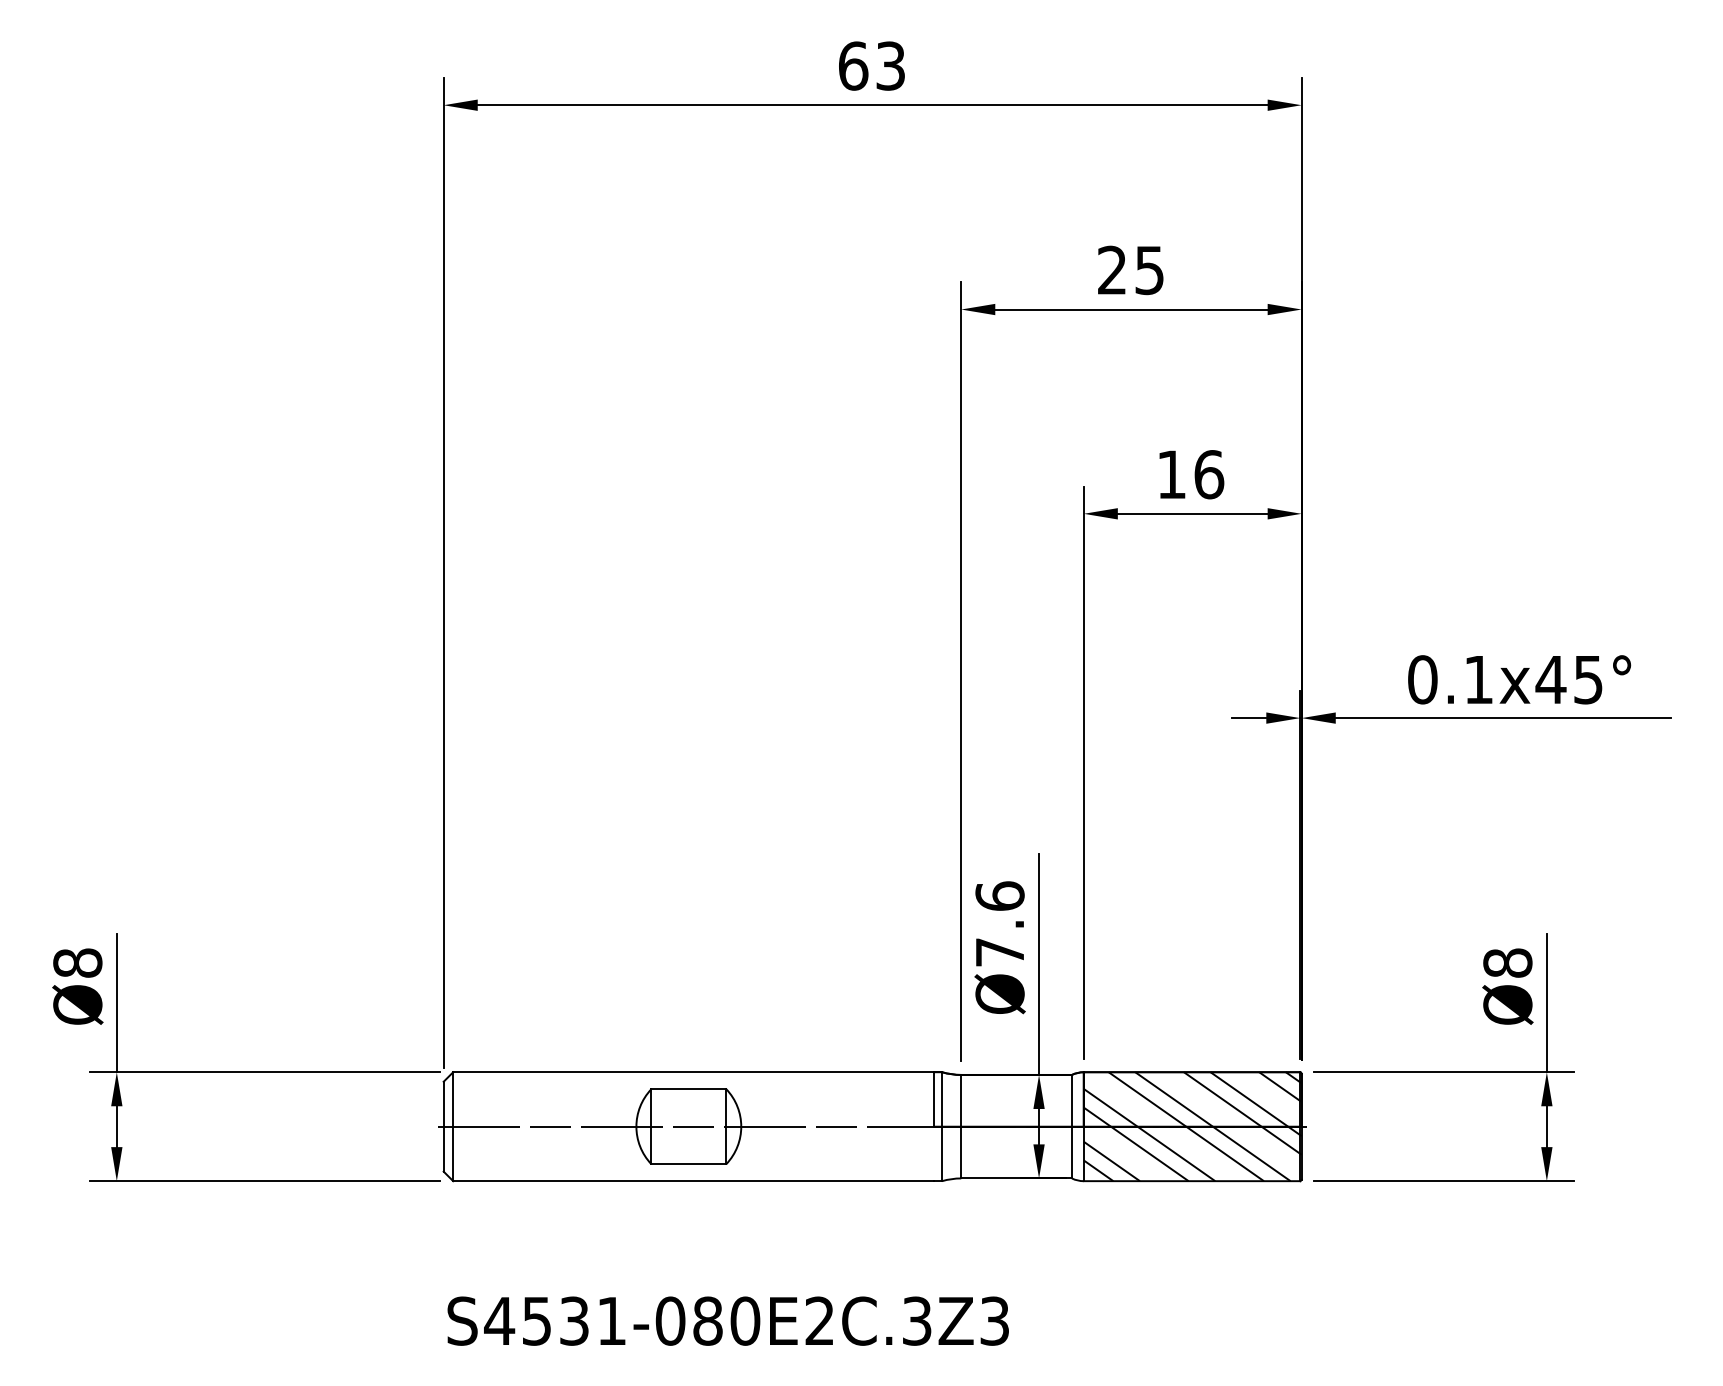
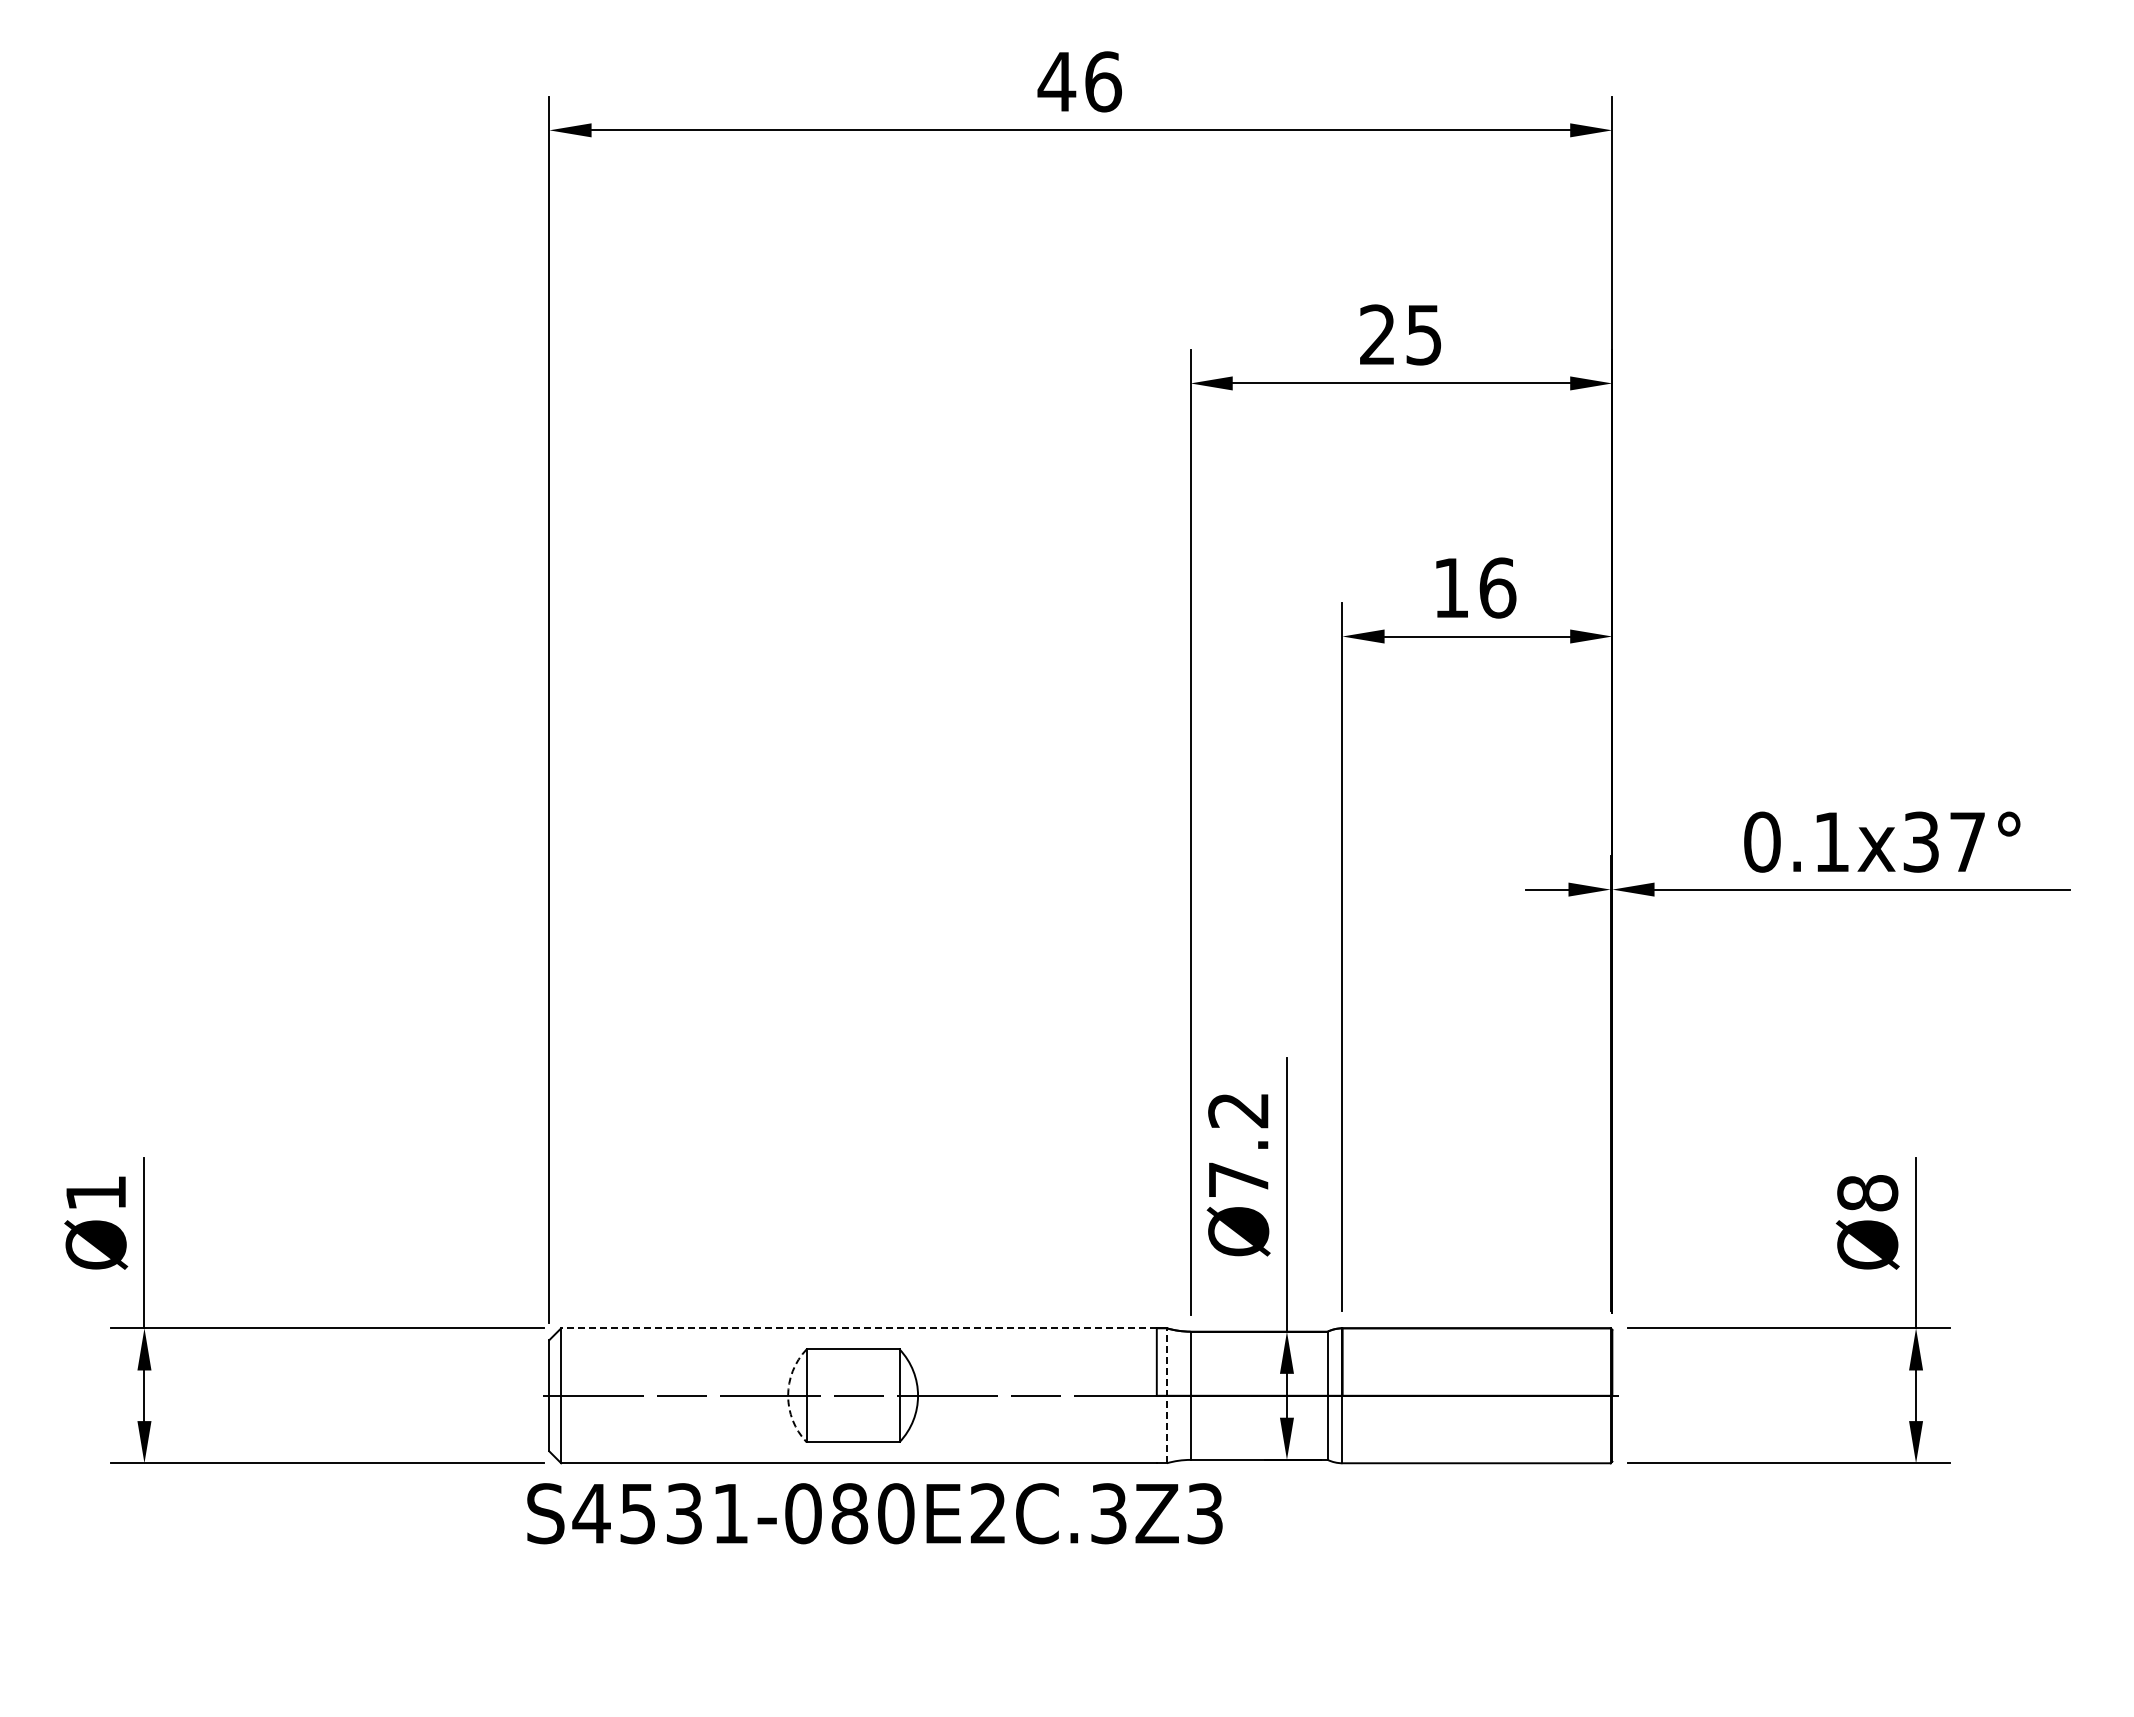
text: (871, 65) -> (1079, 81), 63 -> 46
text: (1568, 679) -> (1942, 841), 0.1x45° -> 0.1x37°
text: (999, 895) -> (1238, 1109), Ø7.6 -> Ø7.2
text: (77, 963) -> (95, 1193), Ø8 -> Ø1
line: (694, 1072) -> (859, 1328), solid -> dashed
arc: (636, 1126) -> (788, 1395), solid -> dashed
line: (941, 1126) -> (1166, 1395), solid -> dashed
hatch: (1192, 1126) -> (1477, 1395), removed
text: (727, 1321) -> (874, 1513), moved

